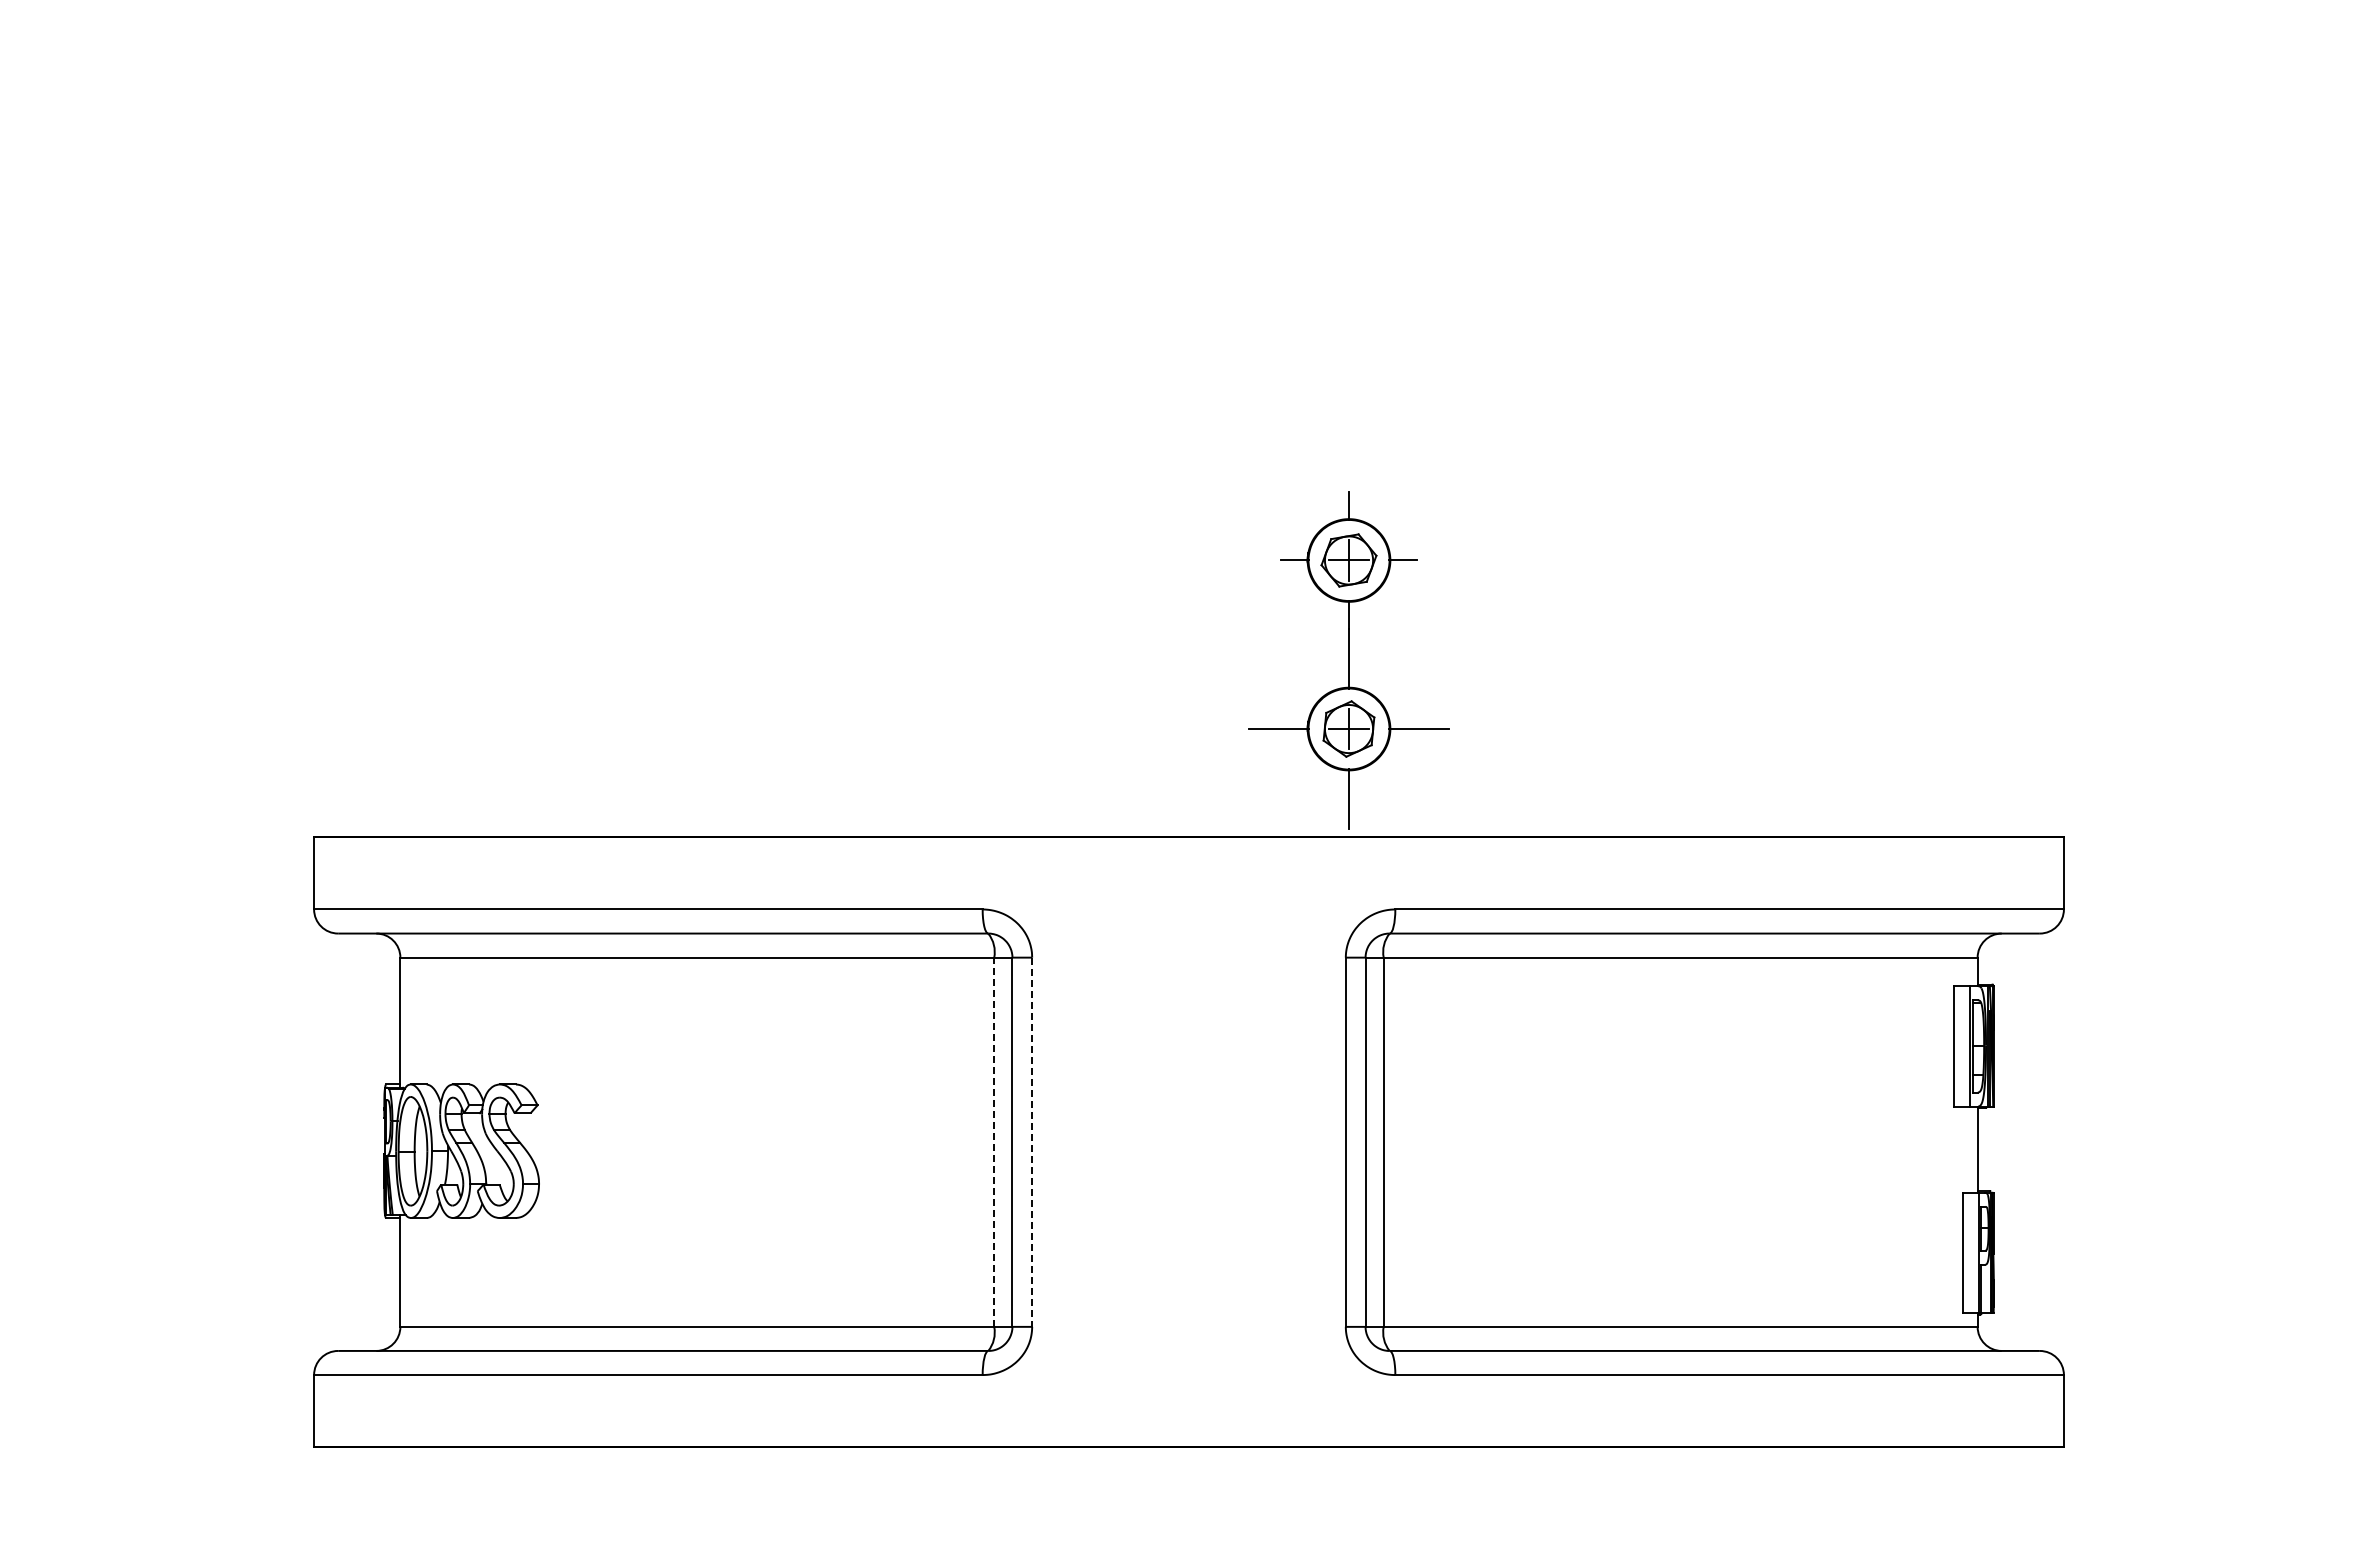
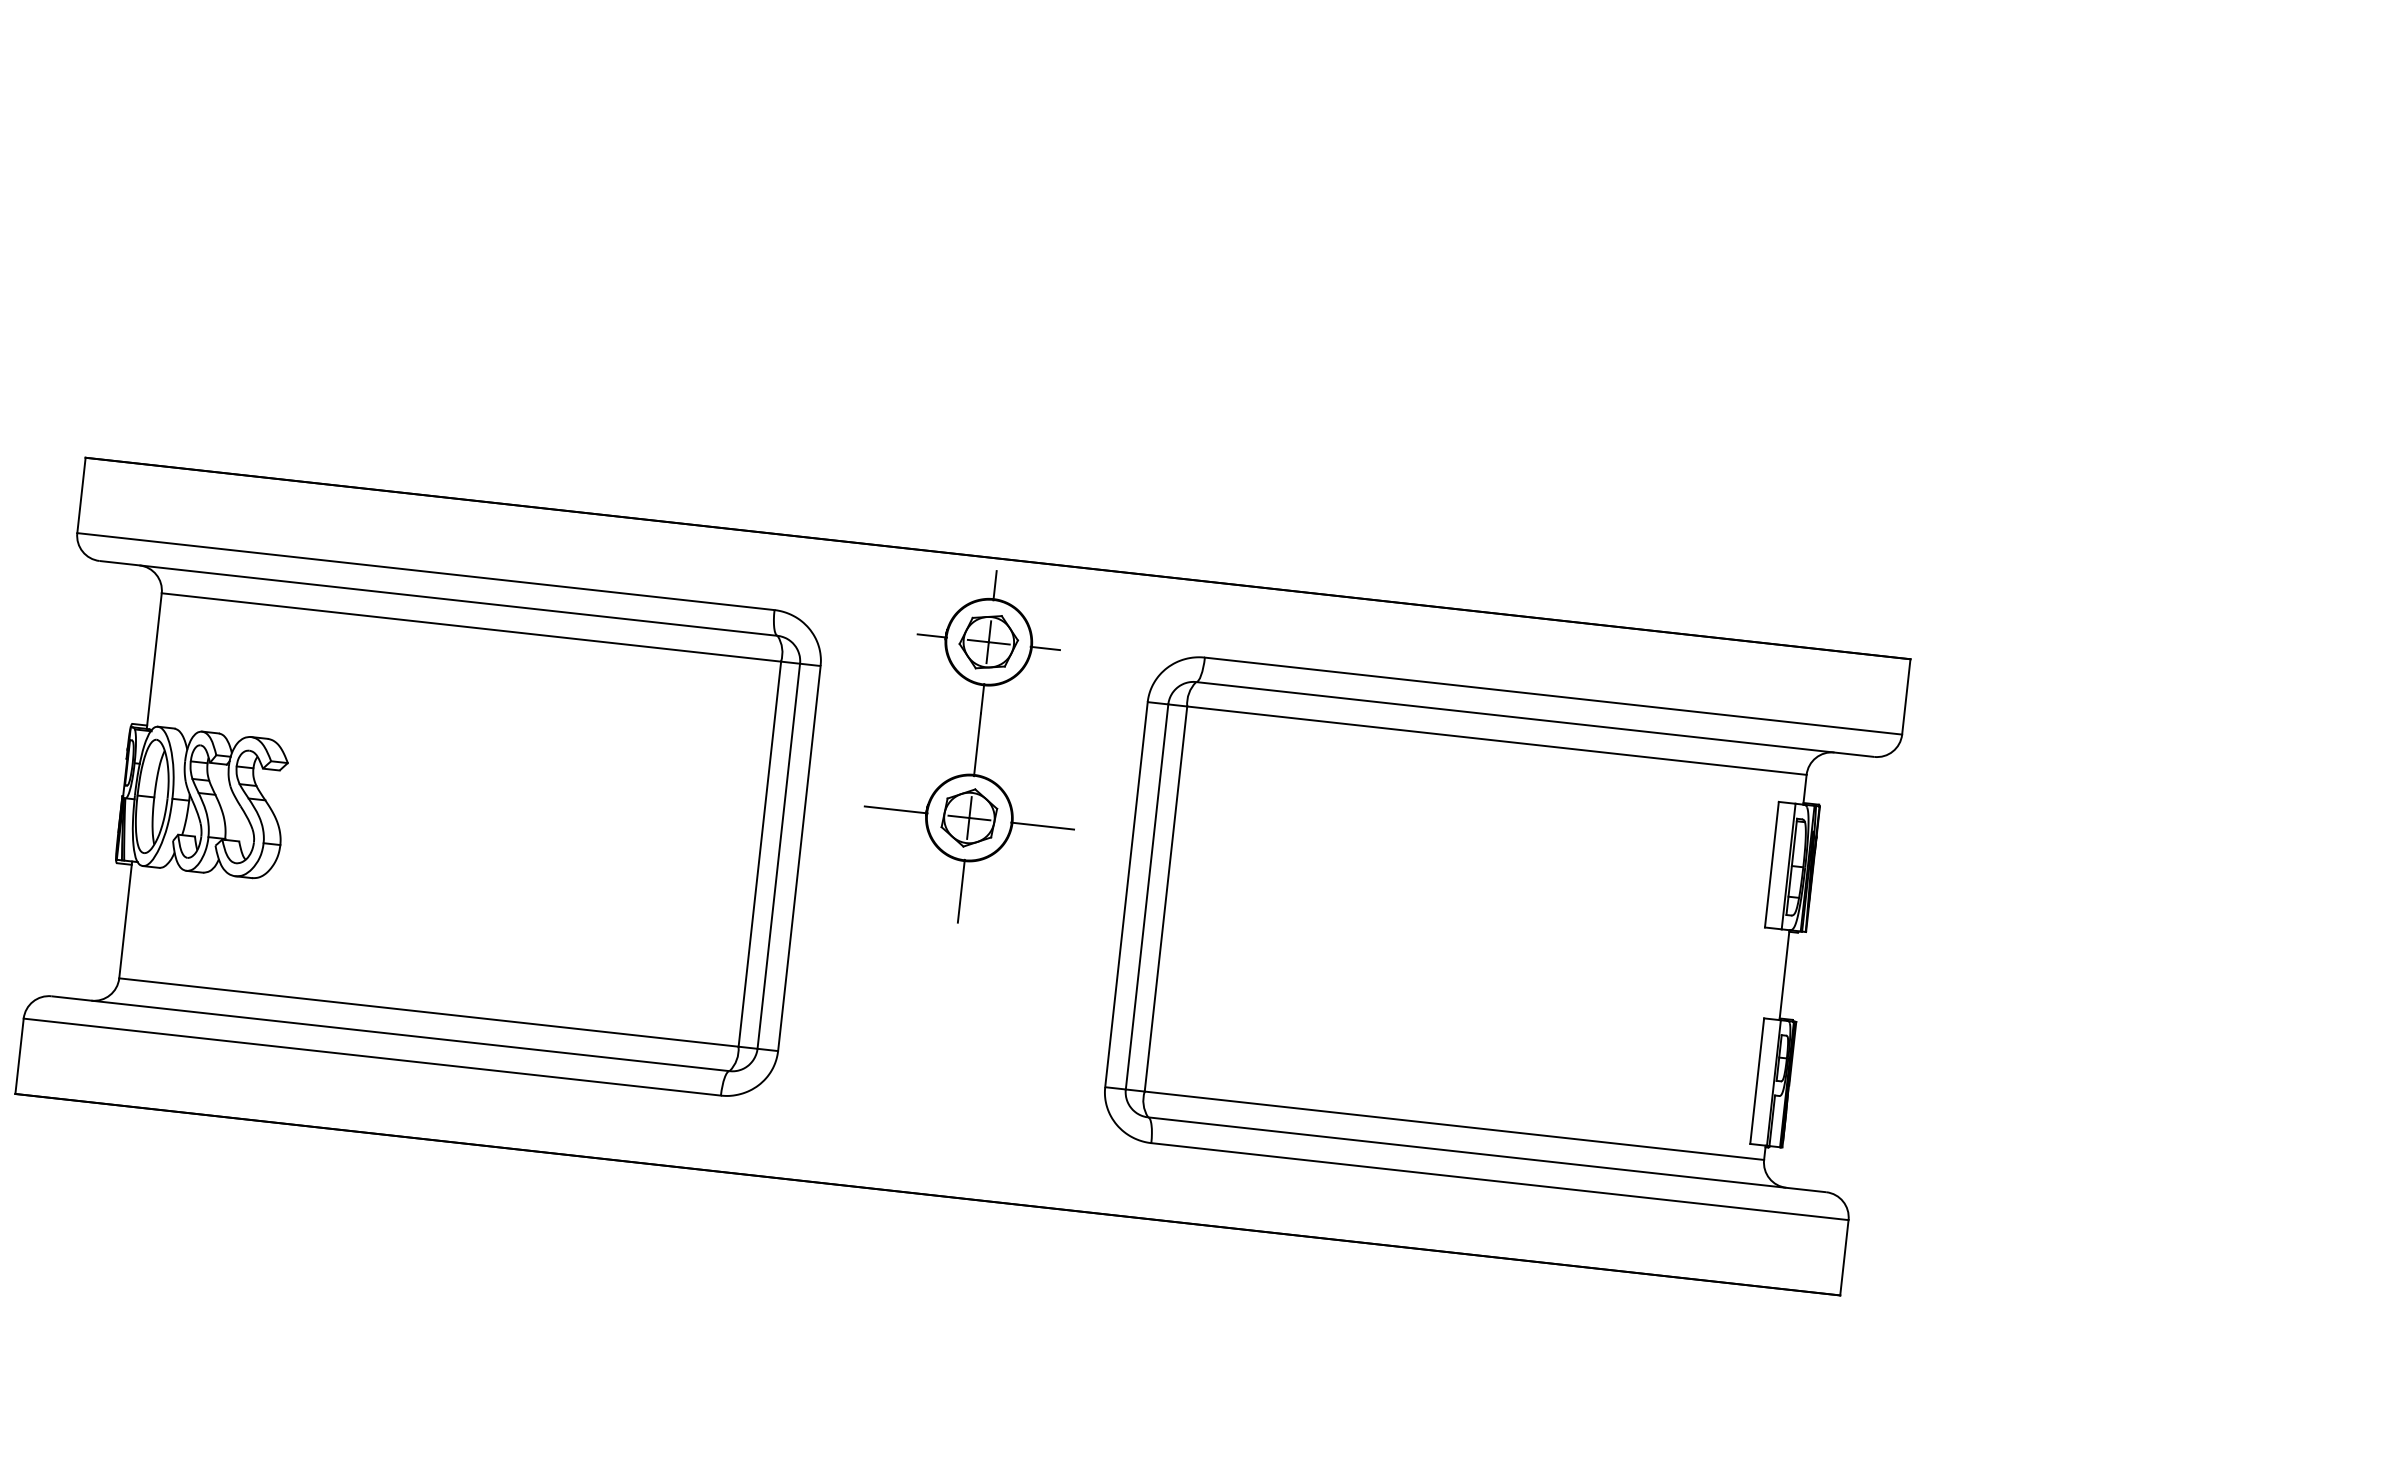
part: (1348, 660) -> (976, 746), moved
line: (994, 1142) -> (760, 854), dashed -> solid
line: (1032, 1142) -> (799, 858), dashed -> solid

